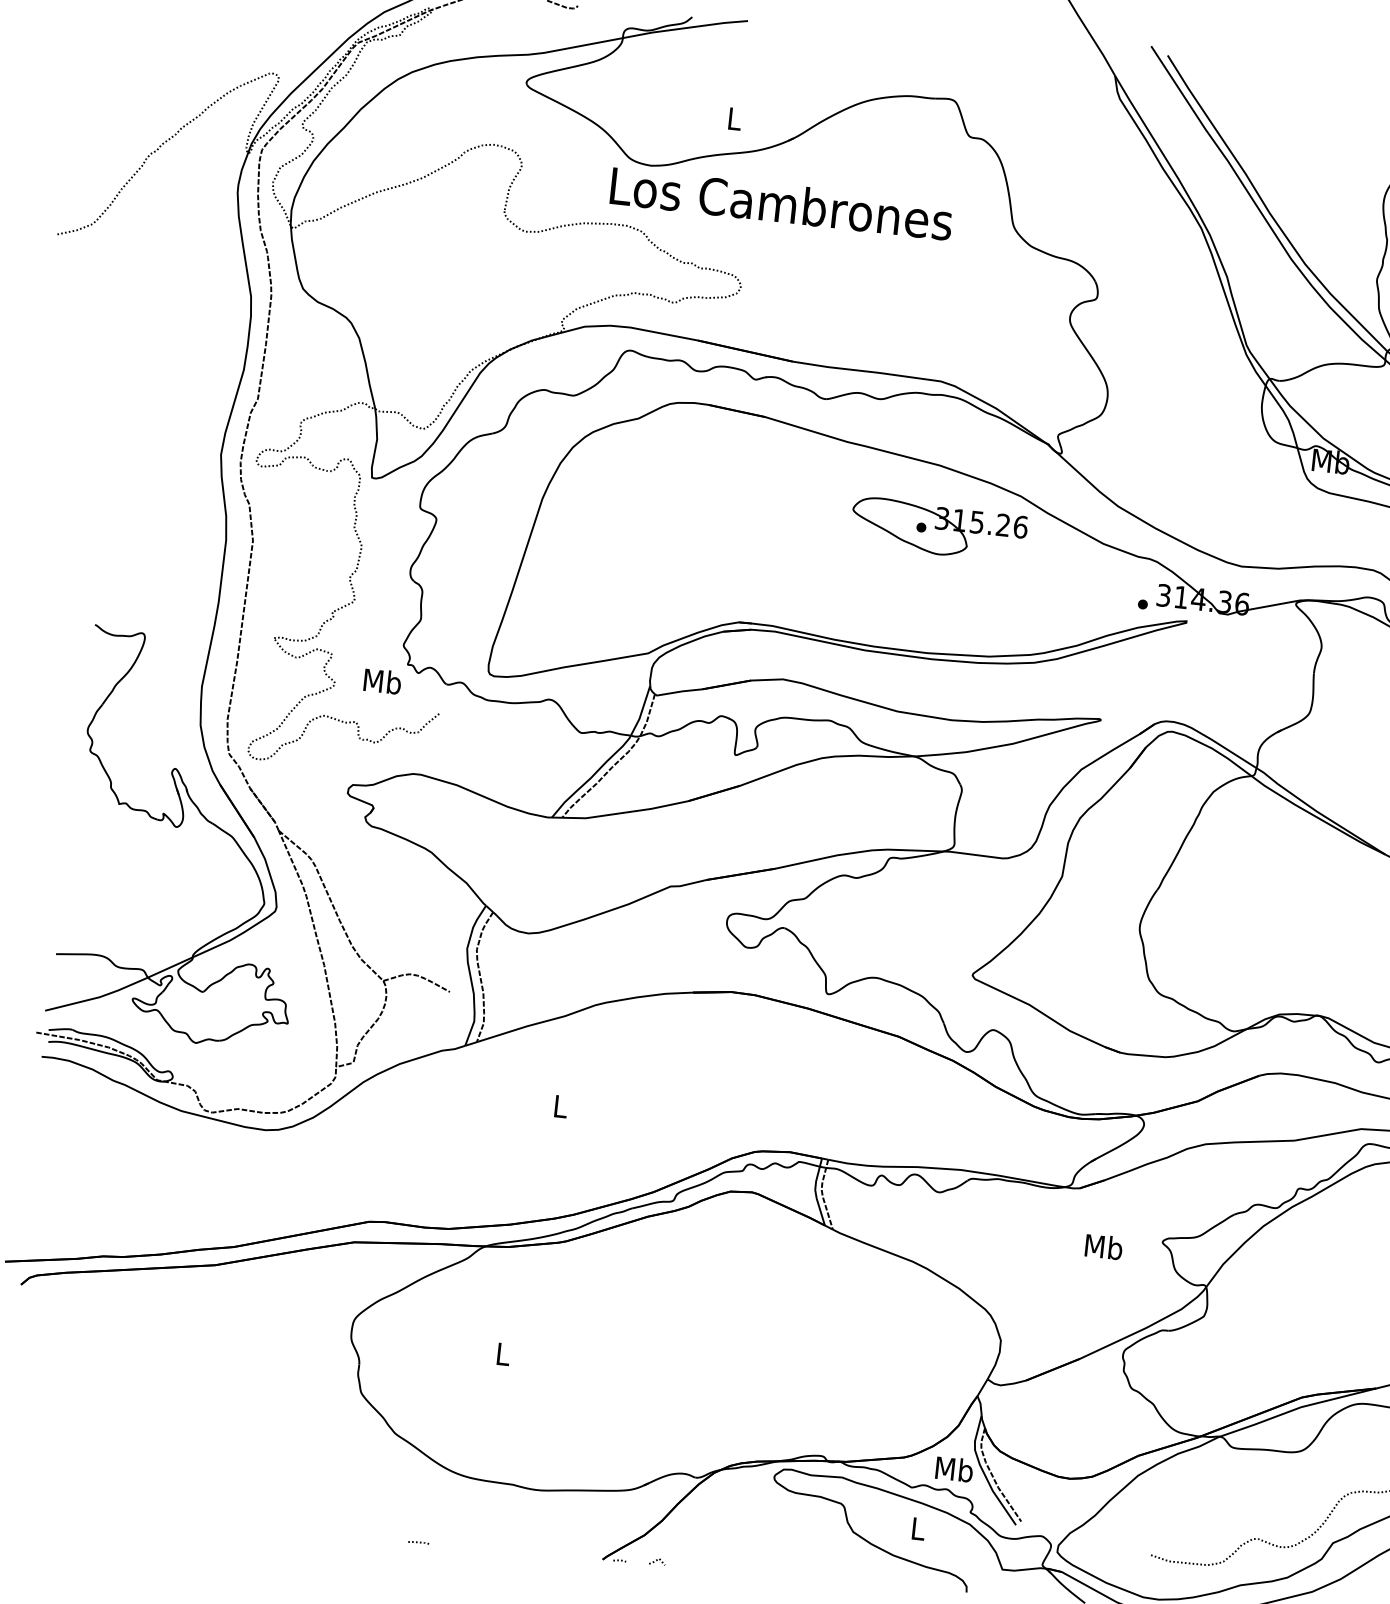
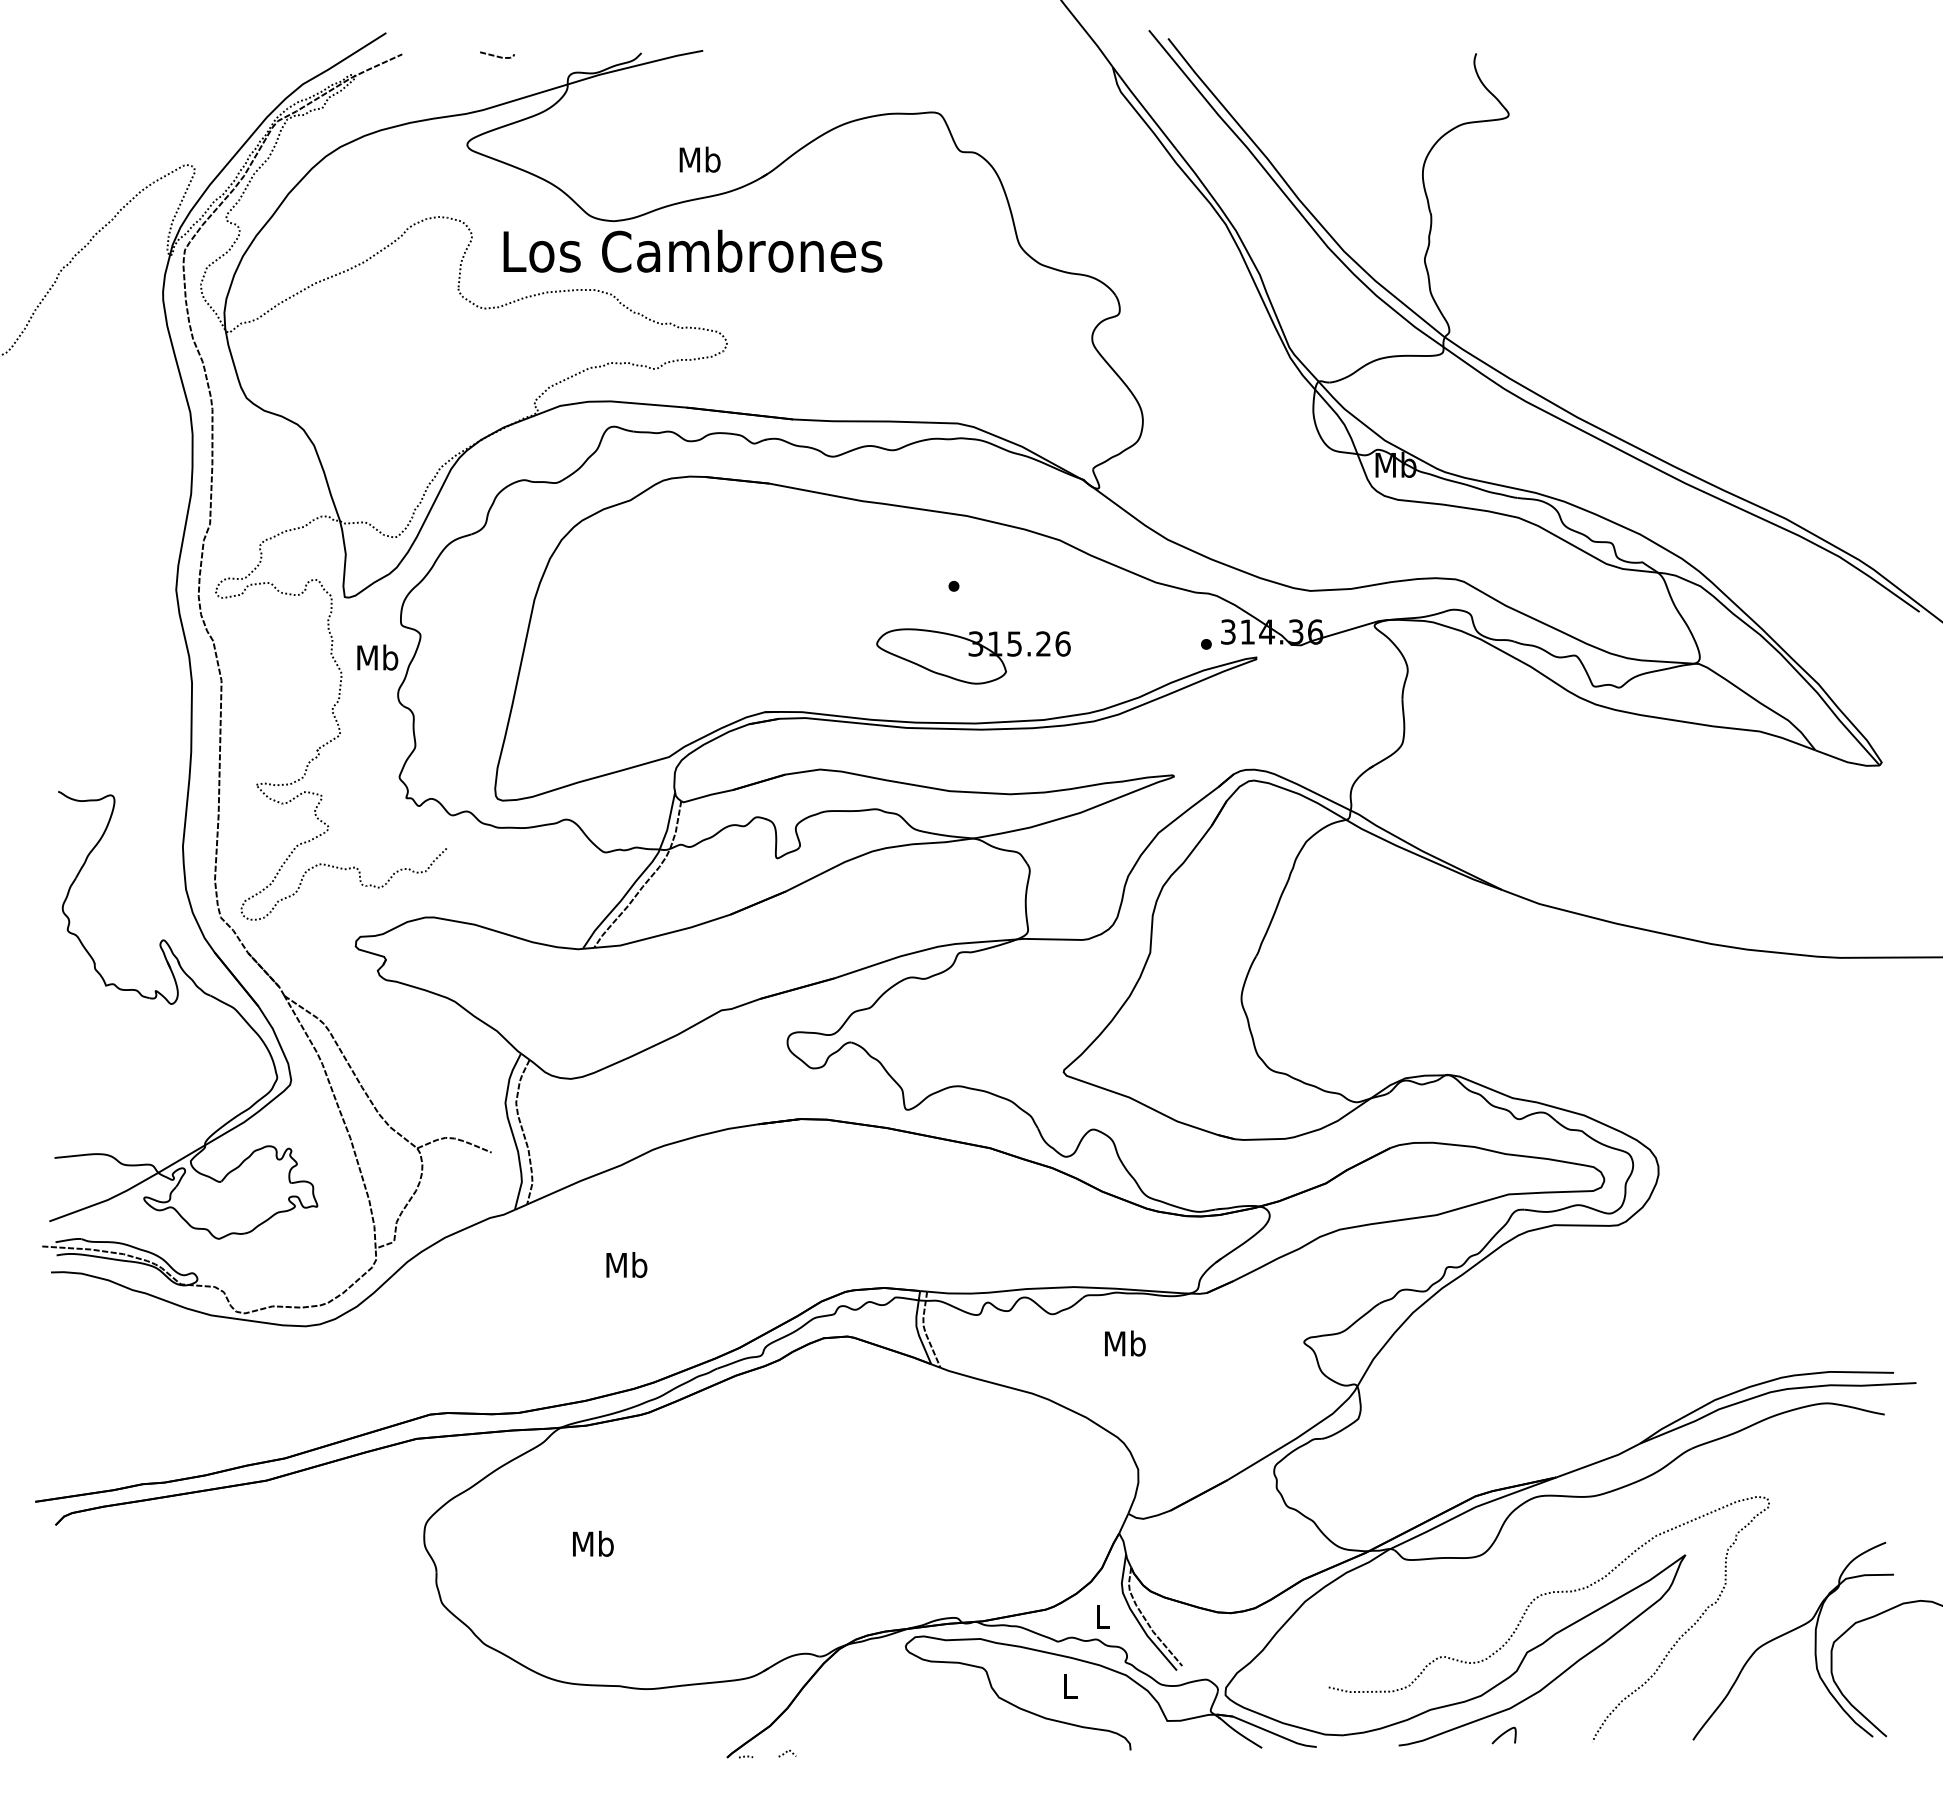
text: (734, 118) -> (699, 159), L -> Mb
text: (781, 202) -> (692, 250), moved
part: (938, 529) -> (973, 656), moved
text: (382, 681) -> (377, 657), moved
text: (560, 1106) -> (626, 1265), L -> Mb
text: (1104, 1246) -> (1125, 1343), moved
text: (503, 1353) -> (593, 1543), L -> Mb
text: (954, 1469) -> (1102, 1616), Mb -> L
line: (417, 1542) -> (521, 1760), removed

